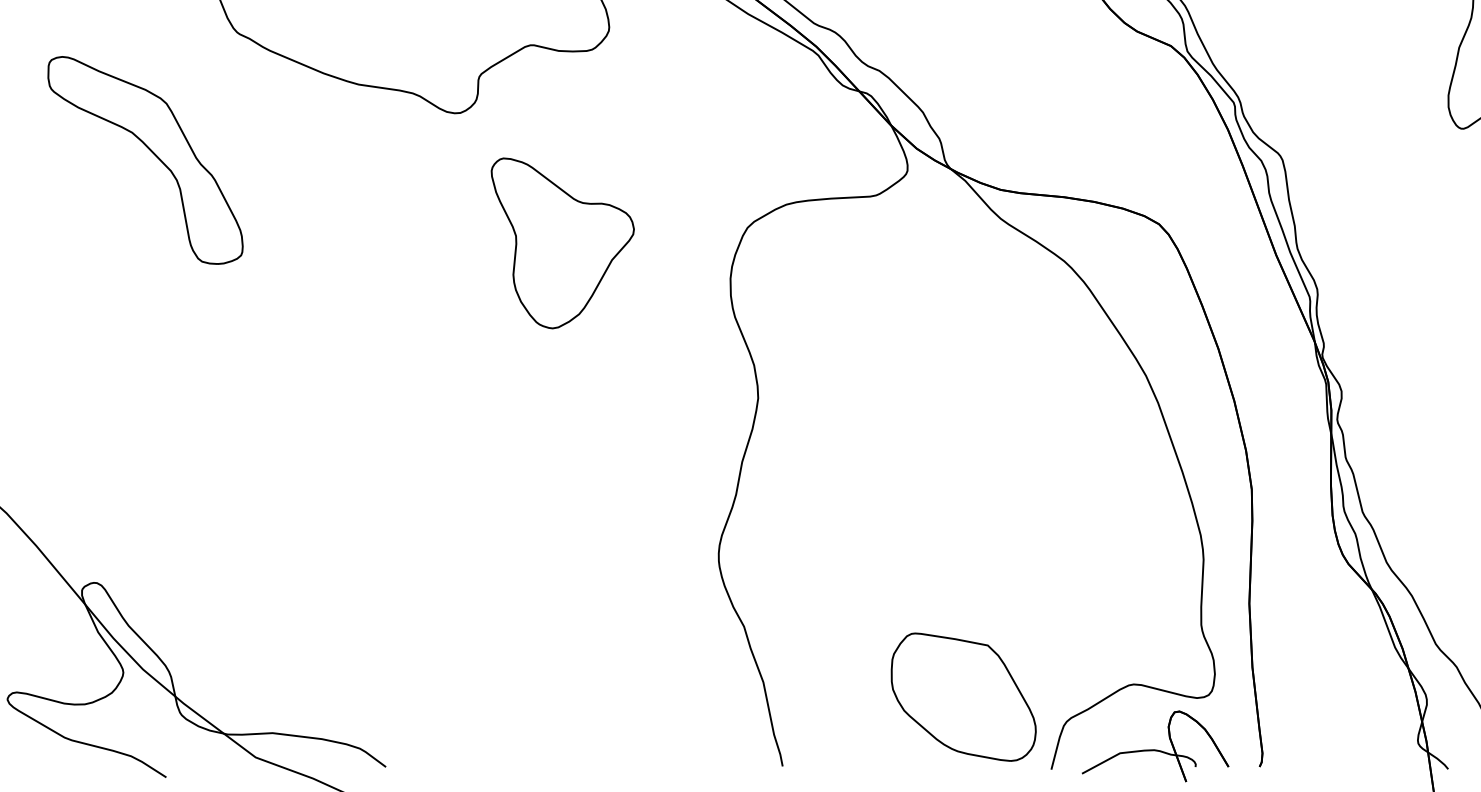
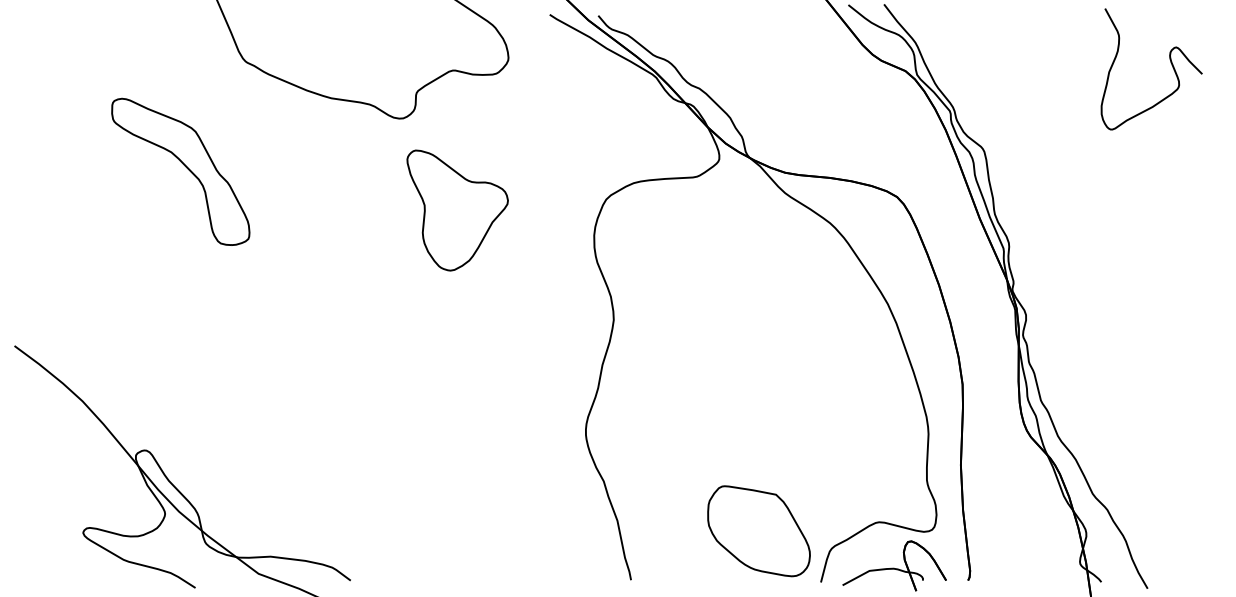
part: (150, 152) -> (184, 166), moved
part: (562, 243) -> (457, 210), moved

